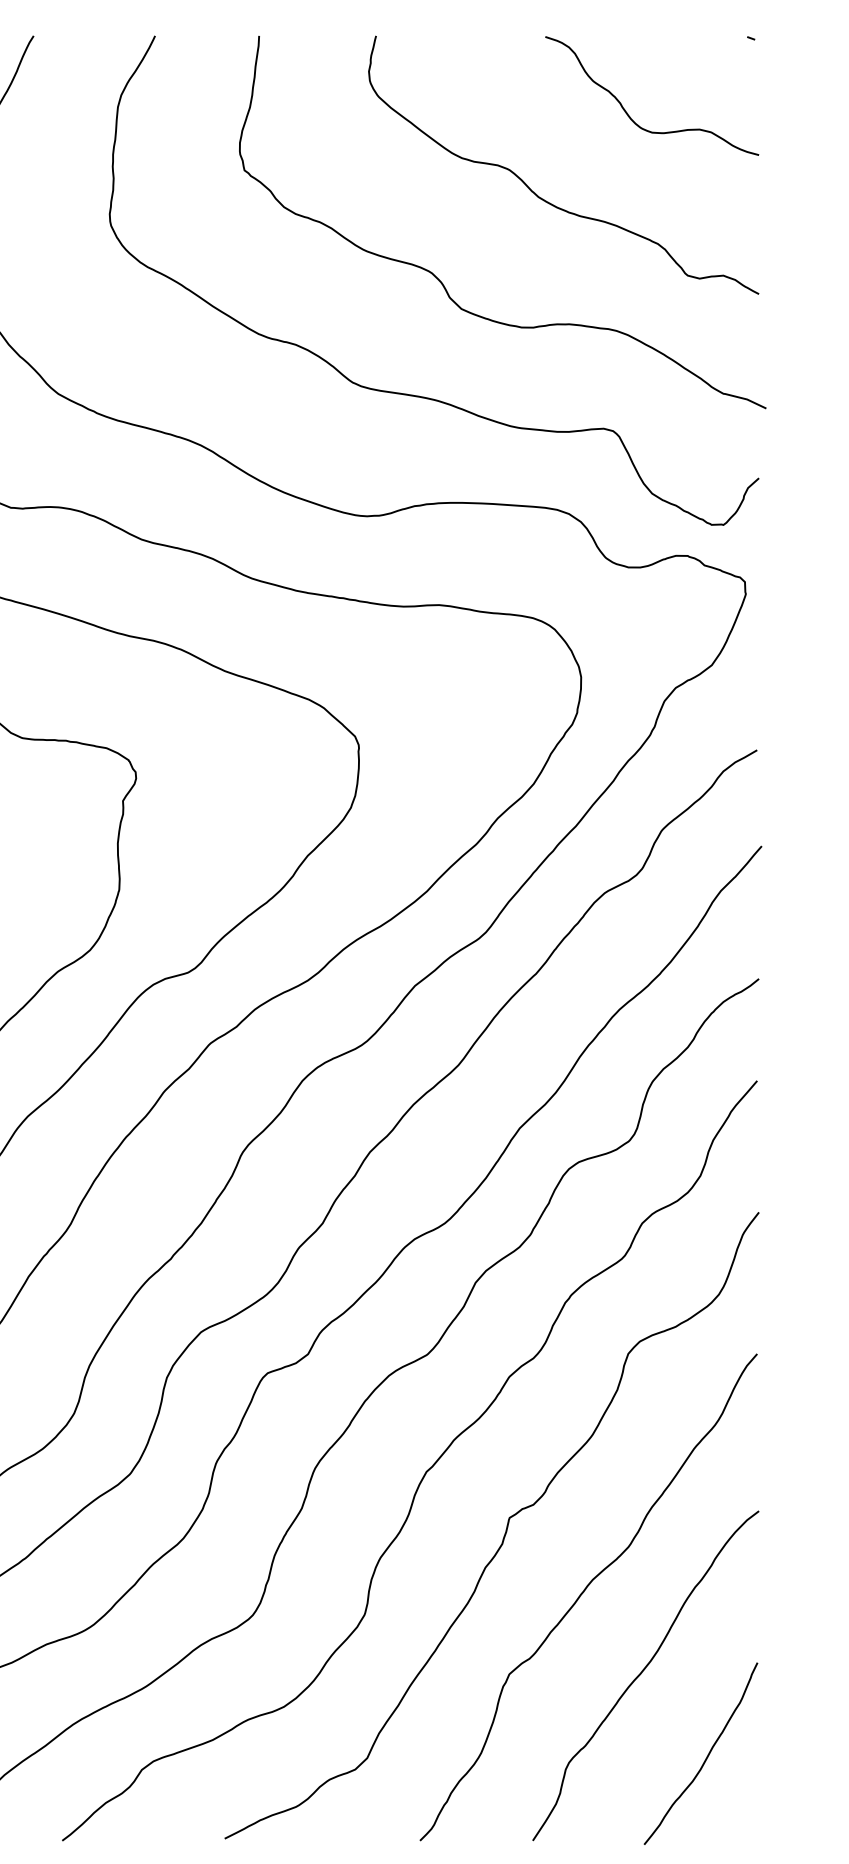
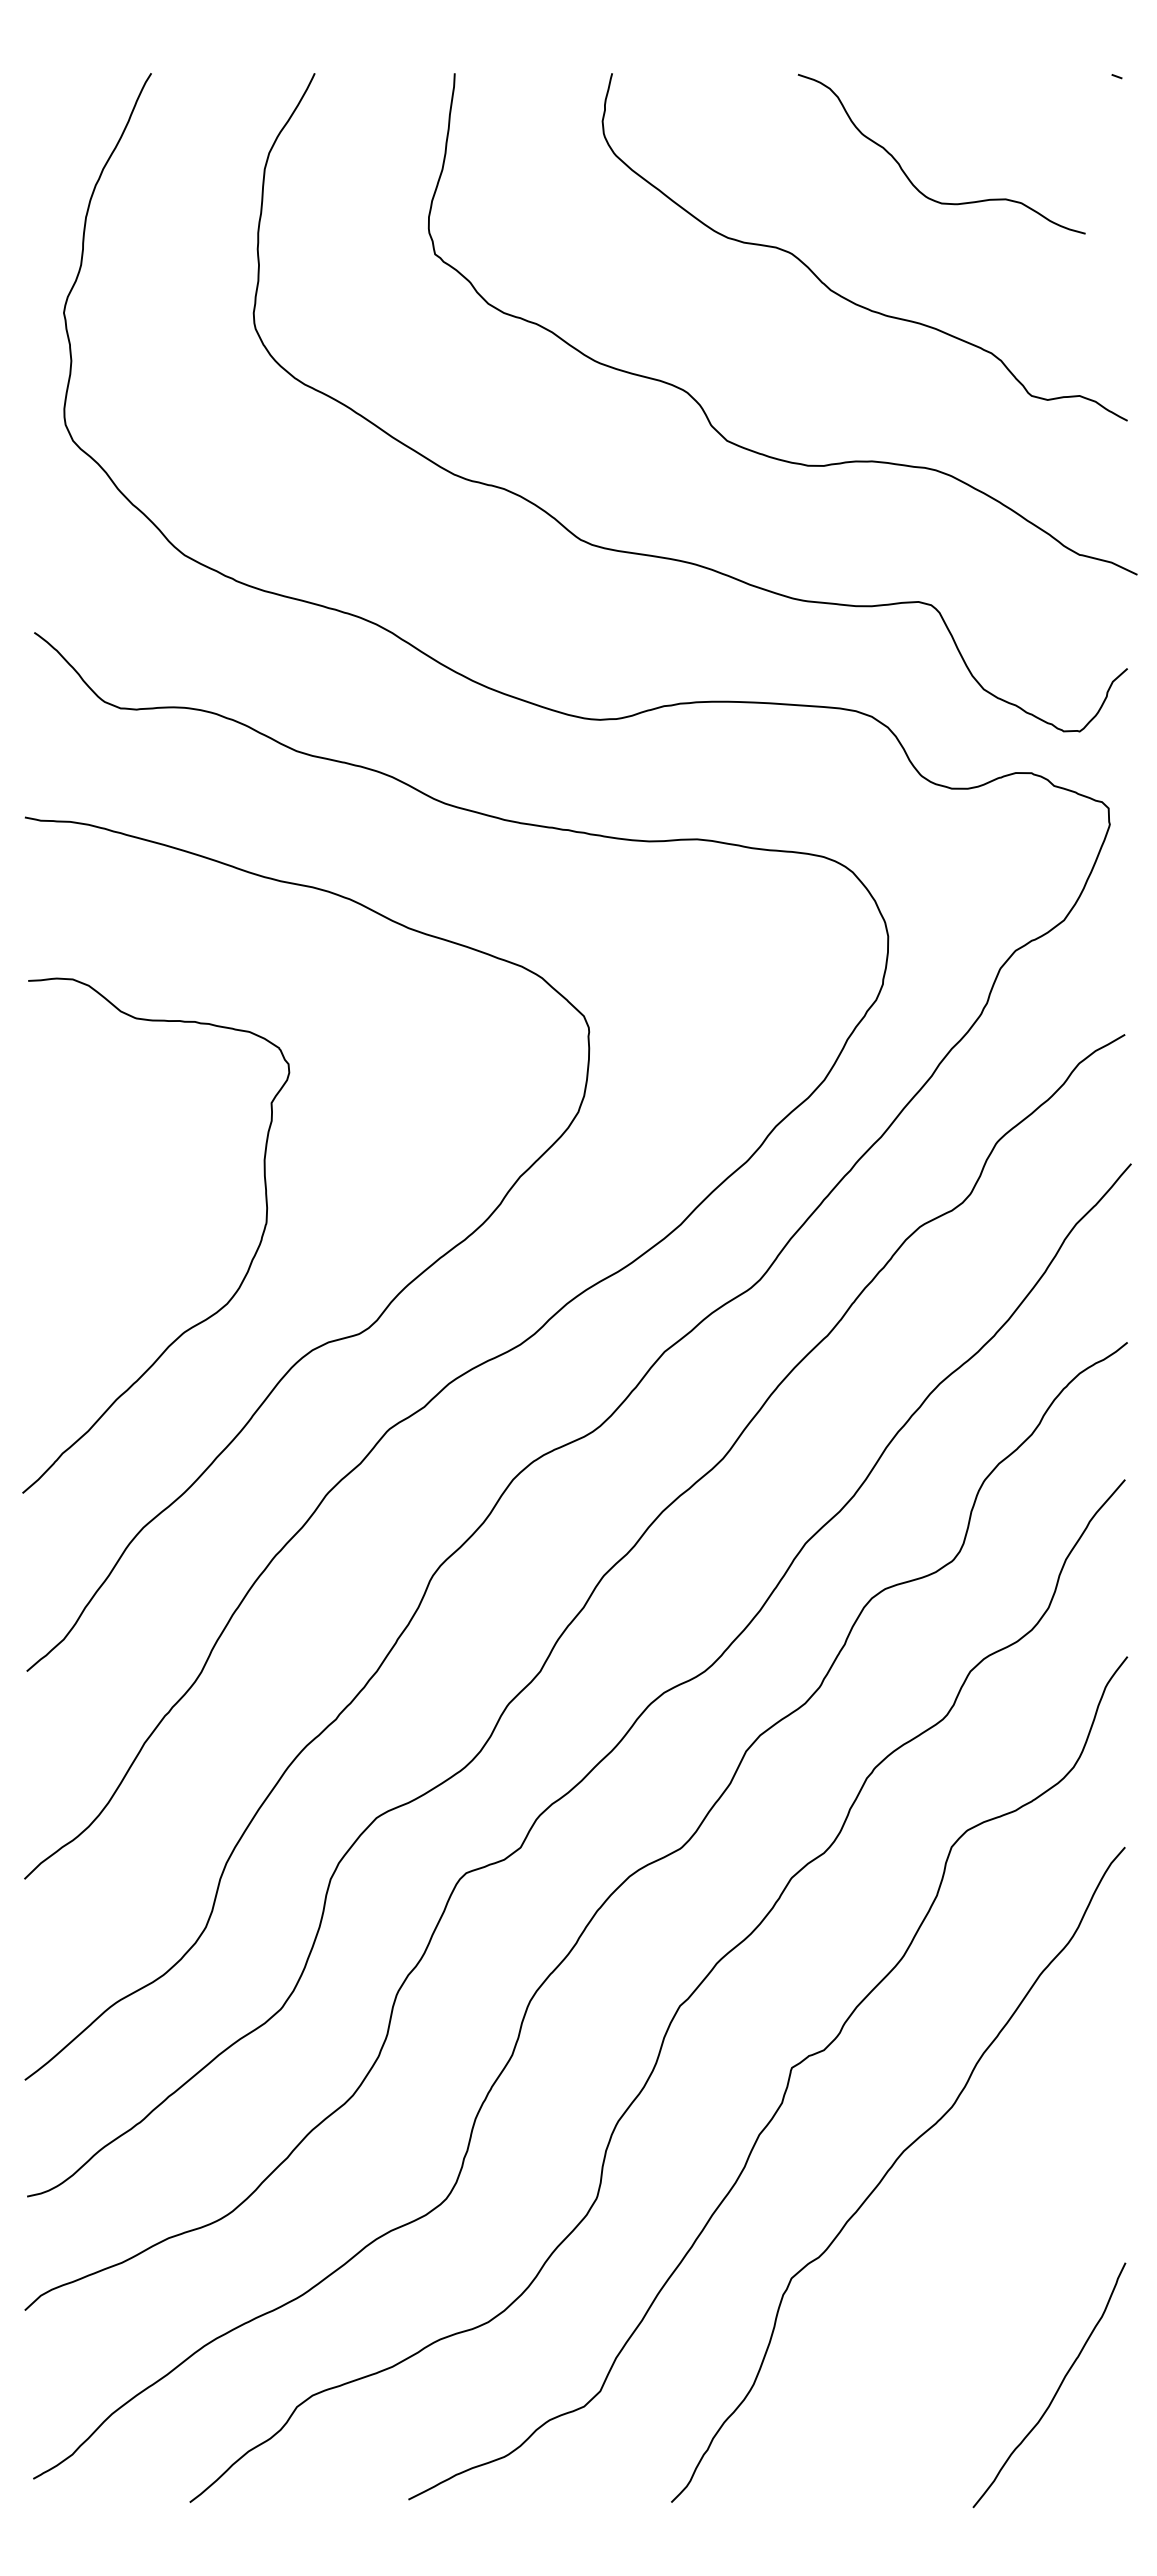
curve: (628, 114) -> (910, 179), moved
curve: (642, 1672) -> (970, 2276), removed

